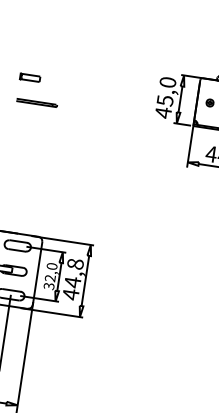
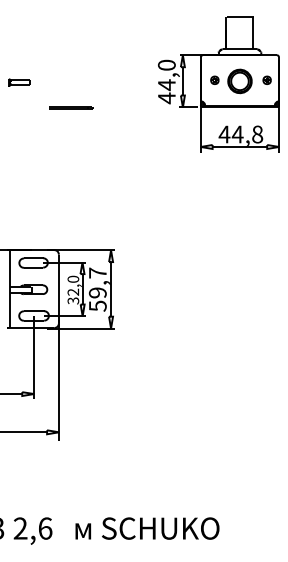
text: (164, 101) -> (166, 85), 45,0 -> 44,0
line: (37, 102) -> (71, 107), moved
text: (72, 279) -> (97, 289), 44,8 -> 59,7

